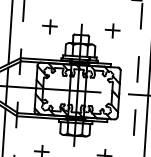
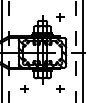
part: (50, 26) -> (24, 17), removed

